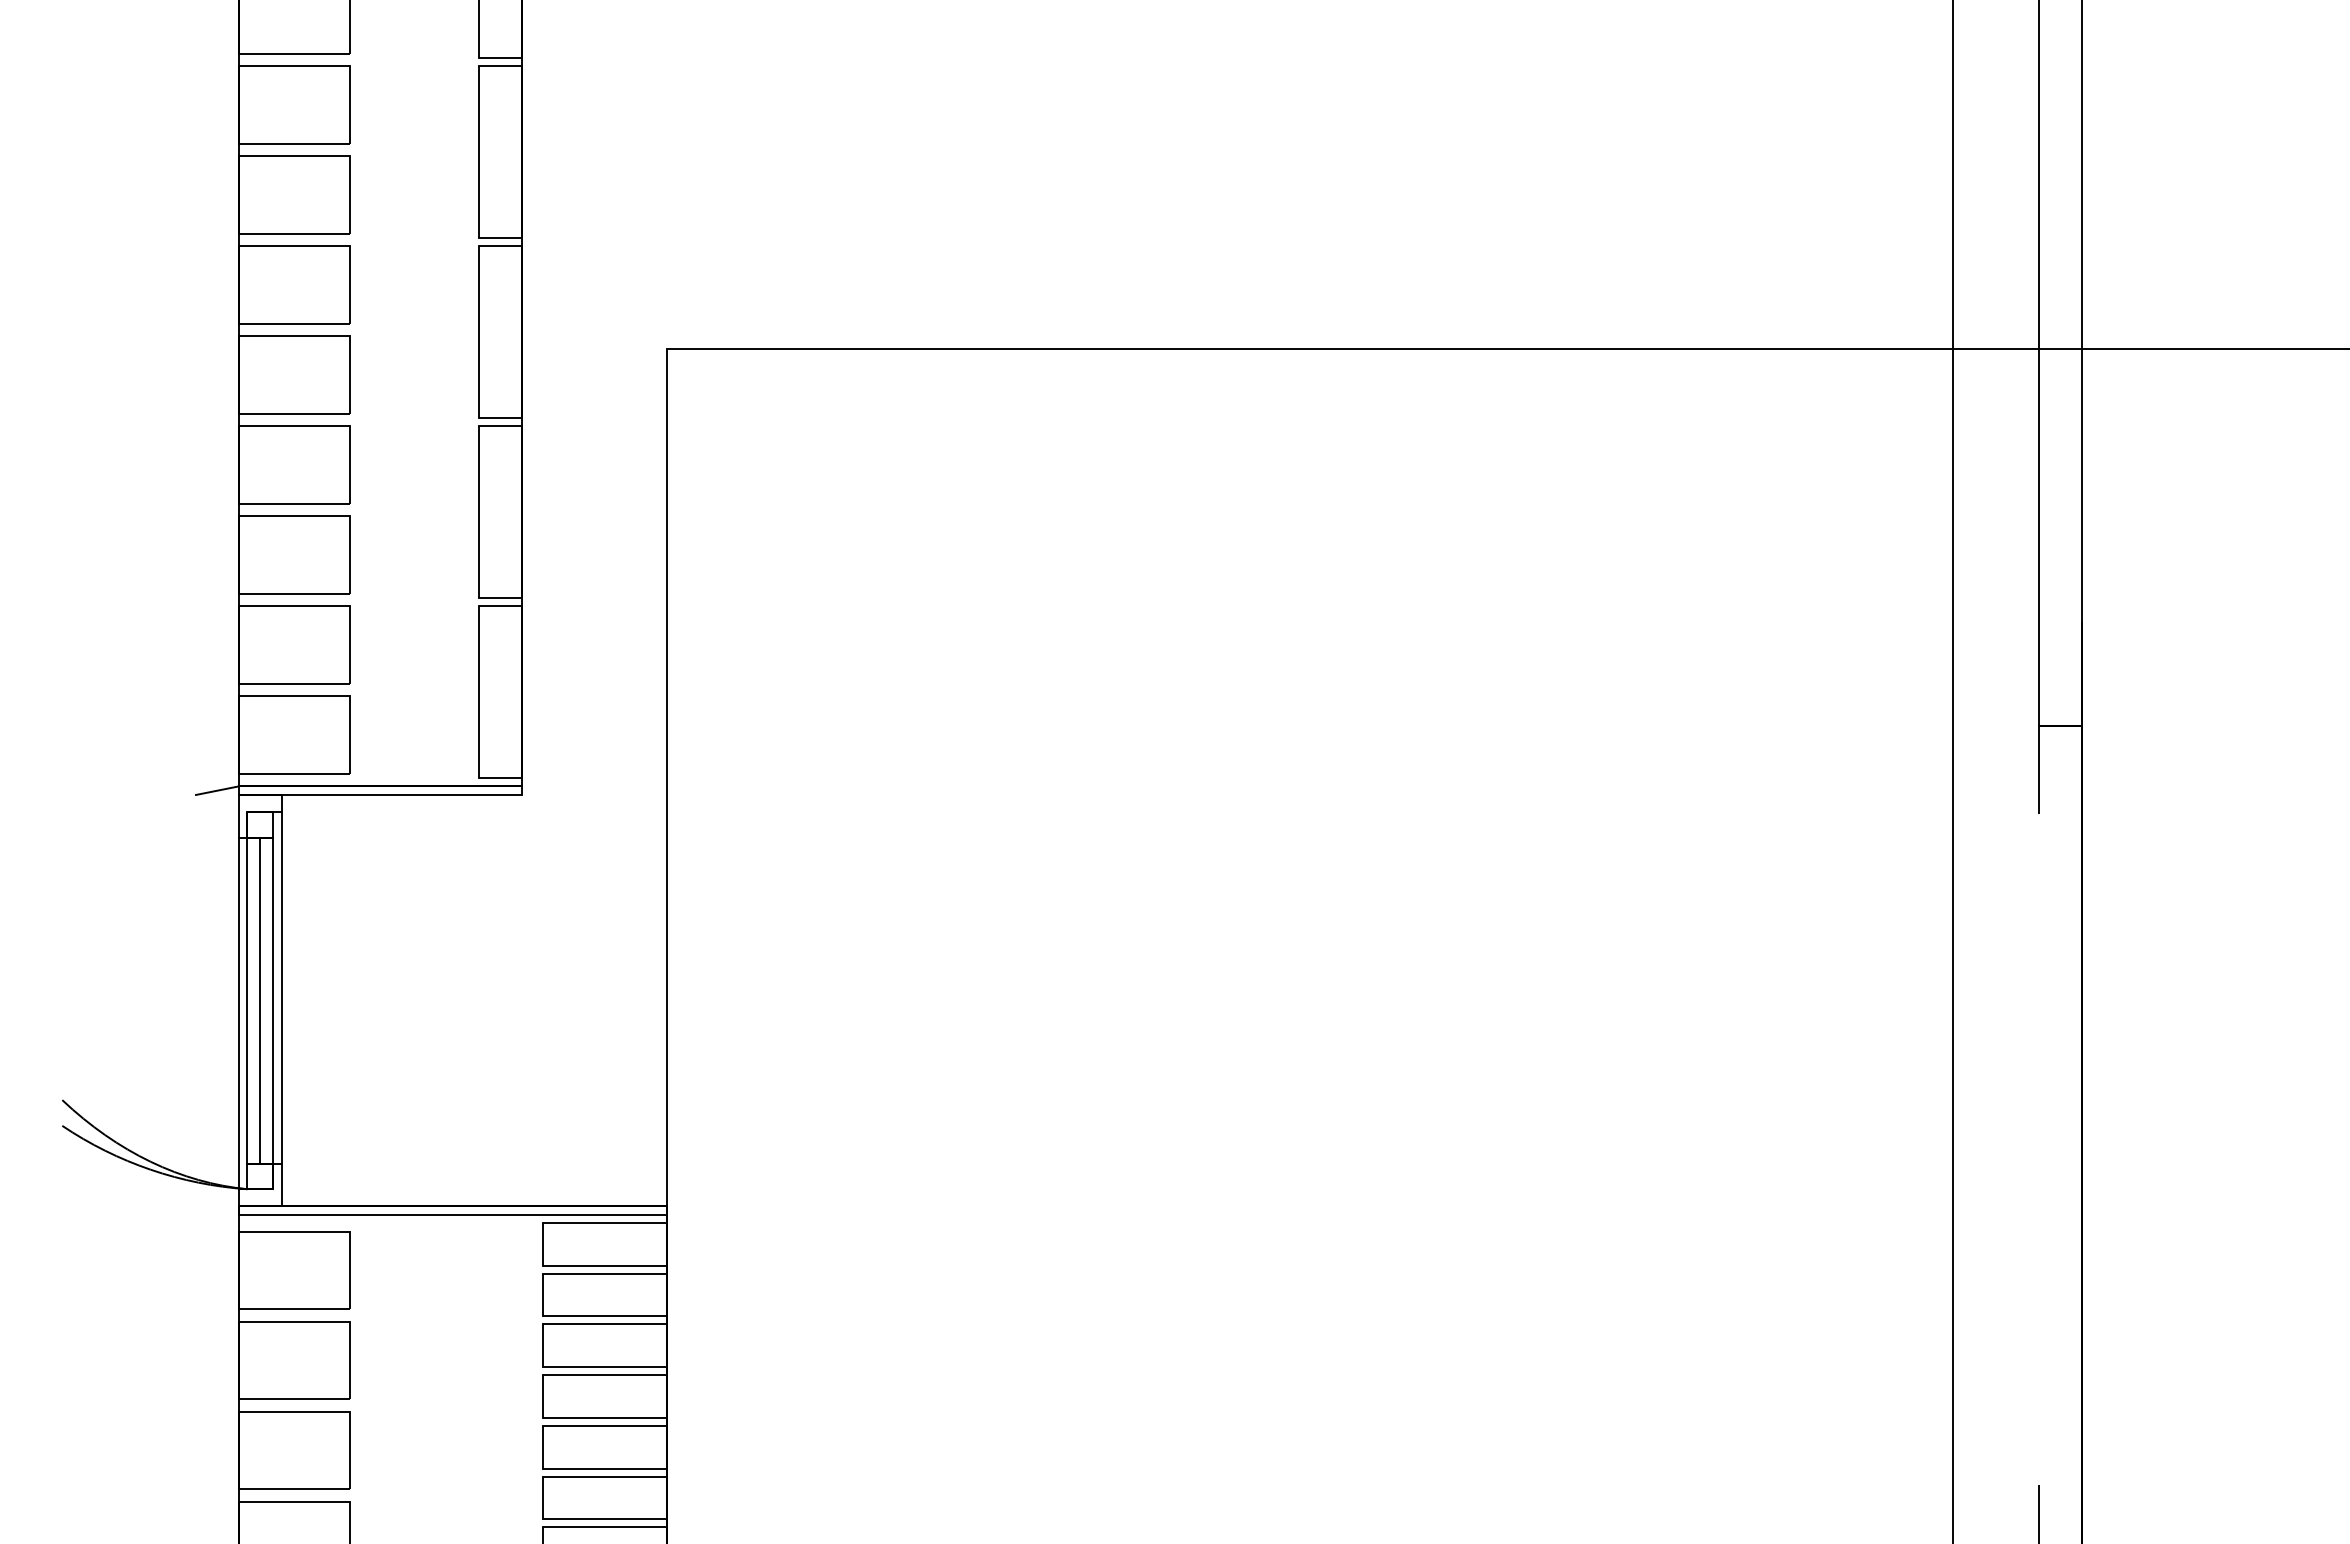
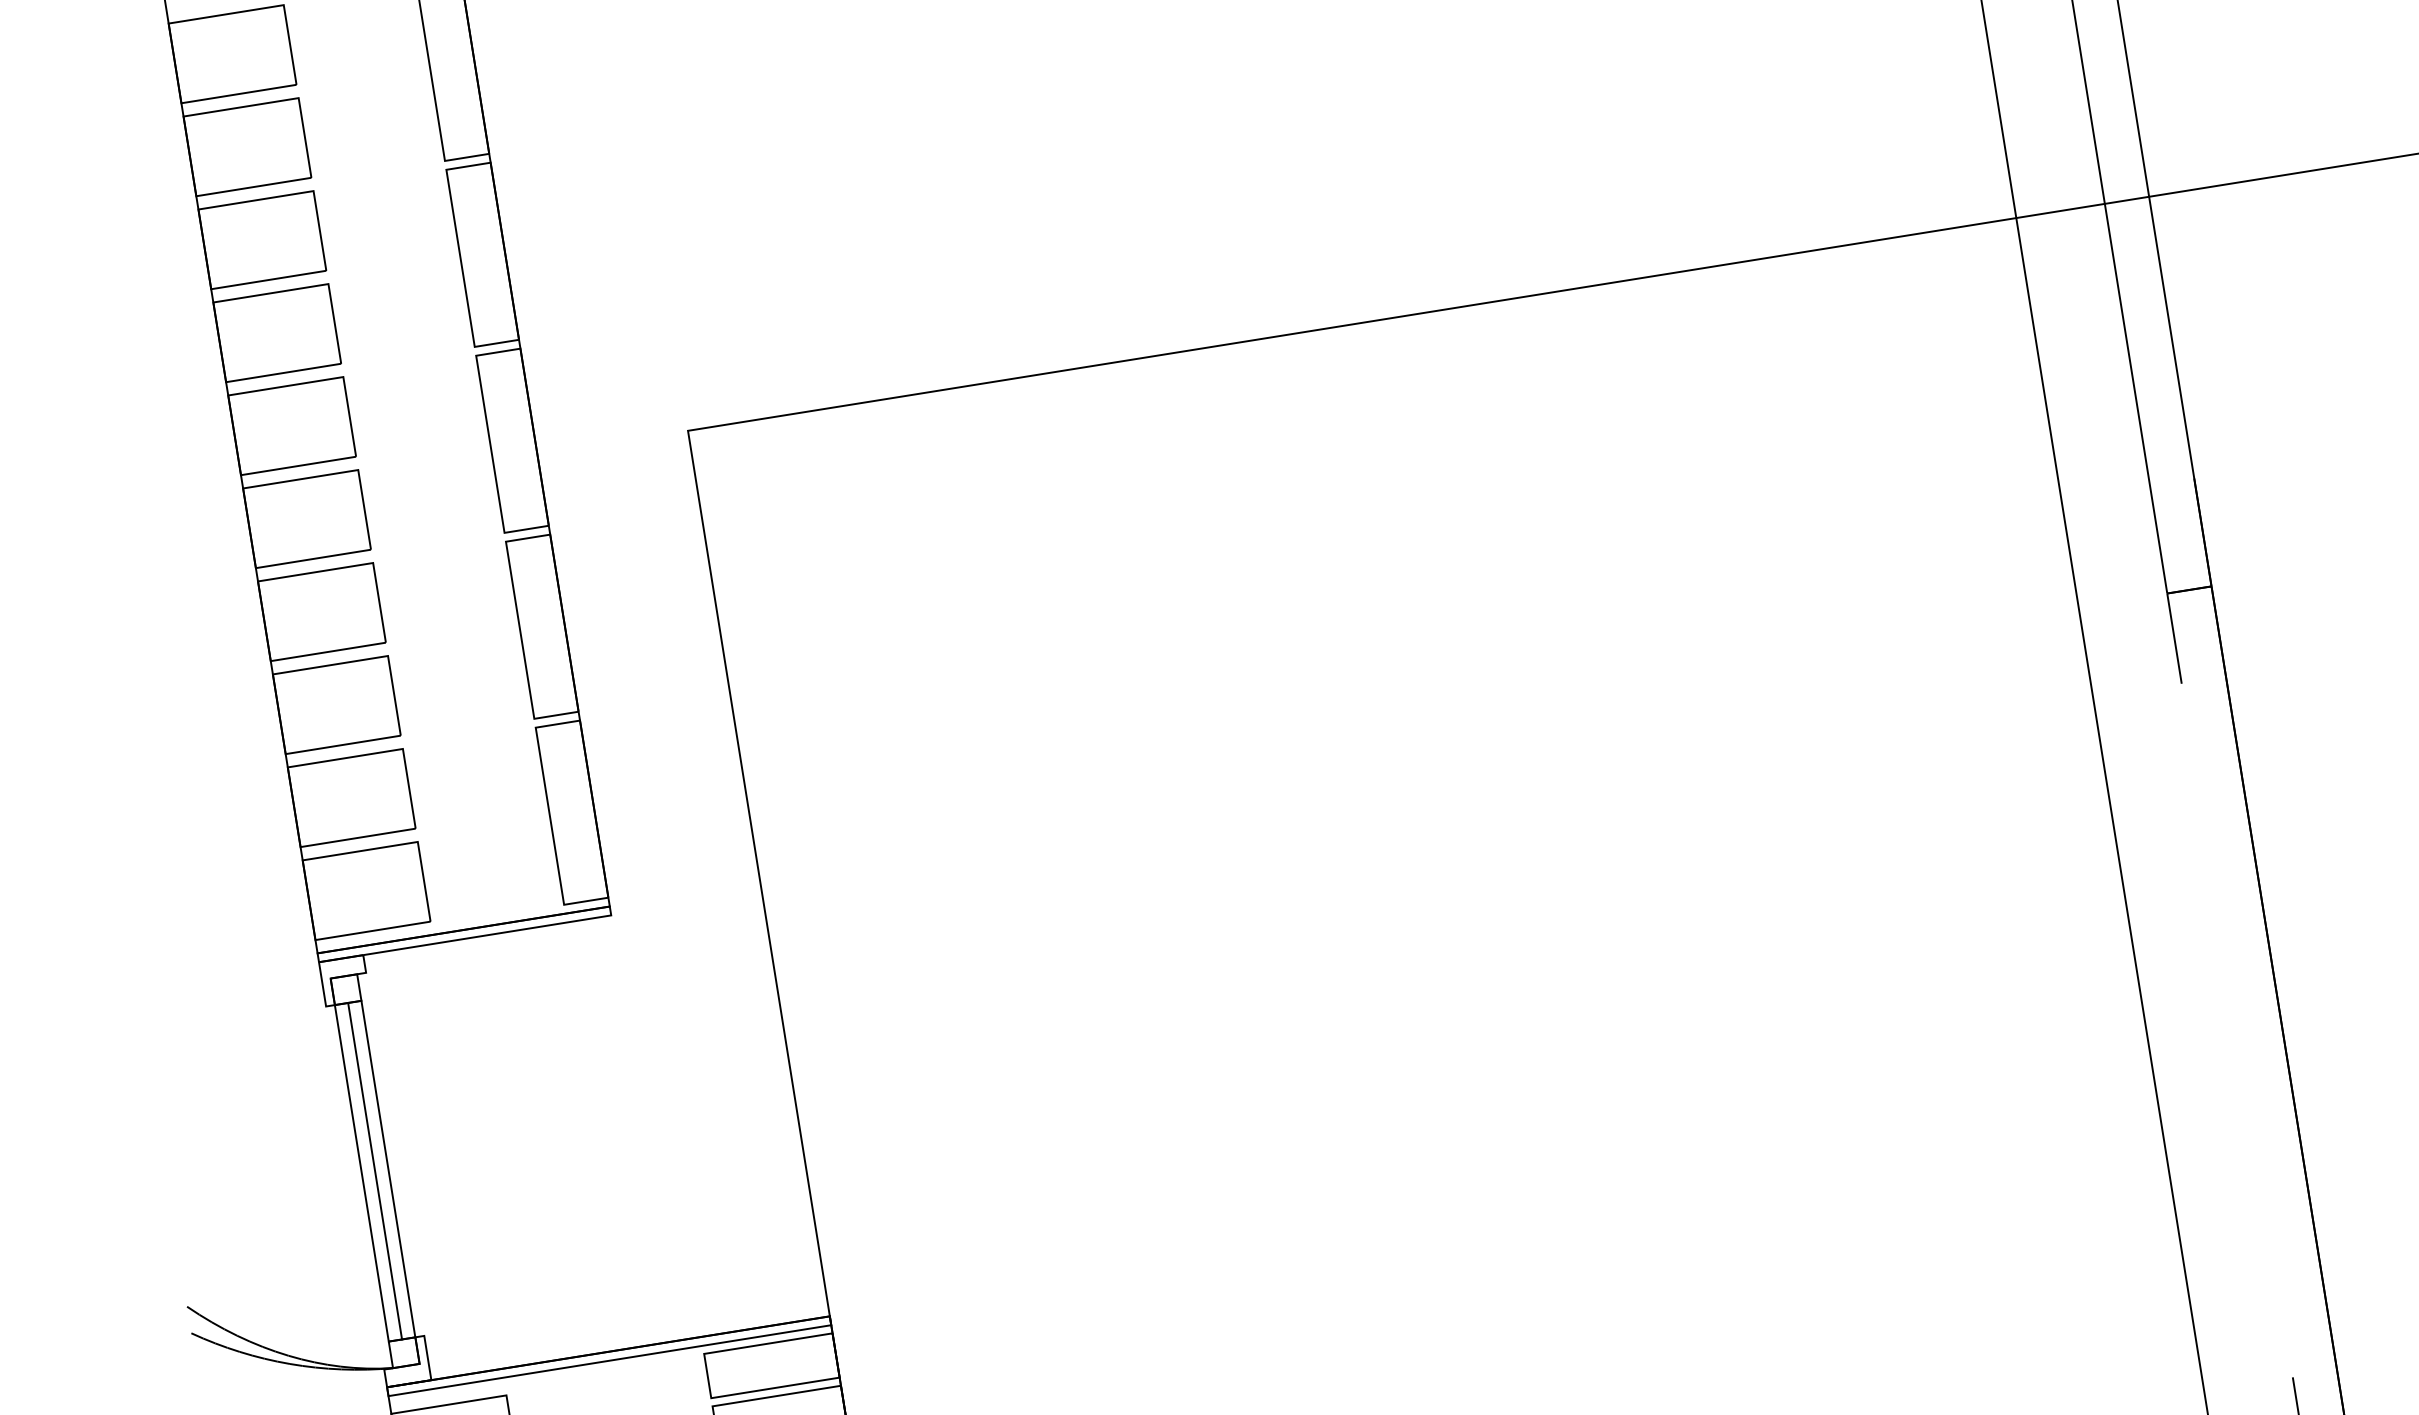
line: (216, 790) -> (295, 961), removed
line: (281, 987) -> (394, 1154), removed
line: (238, 1013) -> (354, 1188), removed

